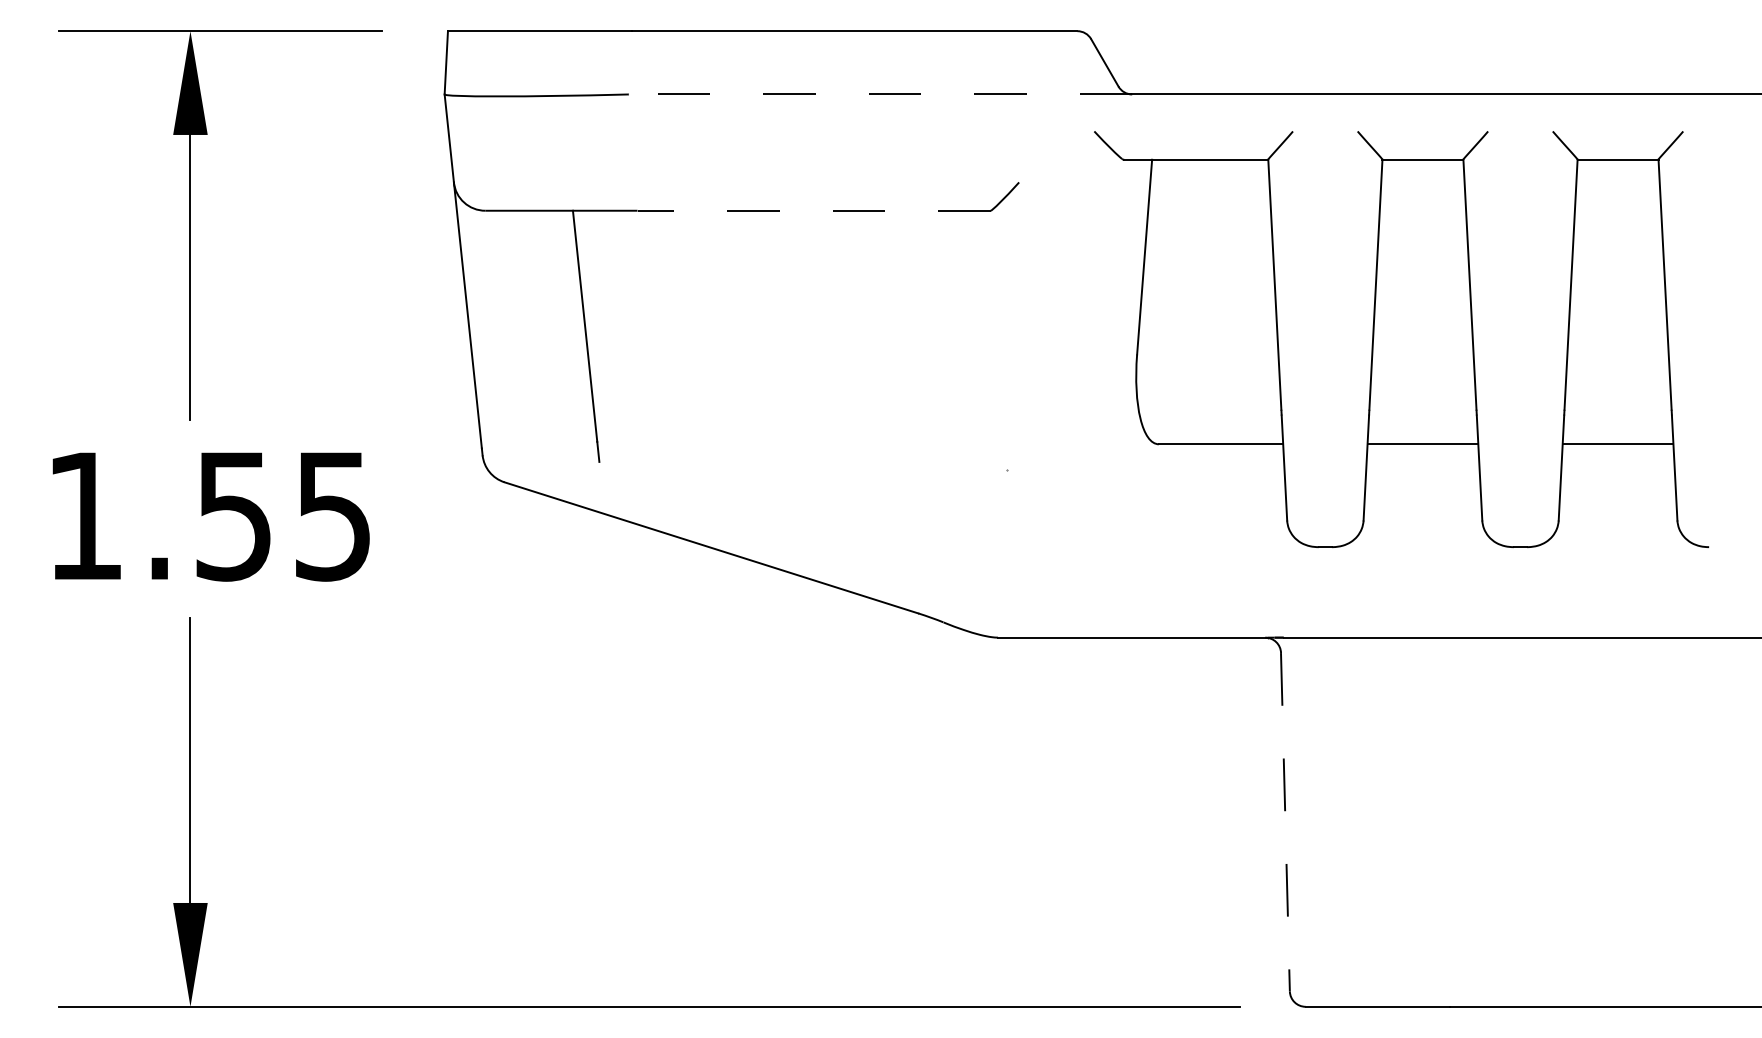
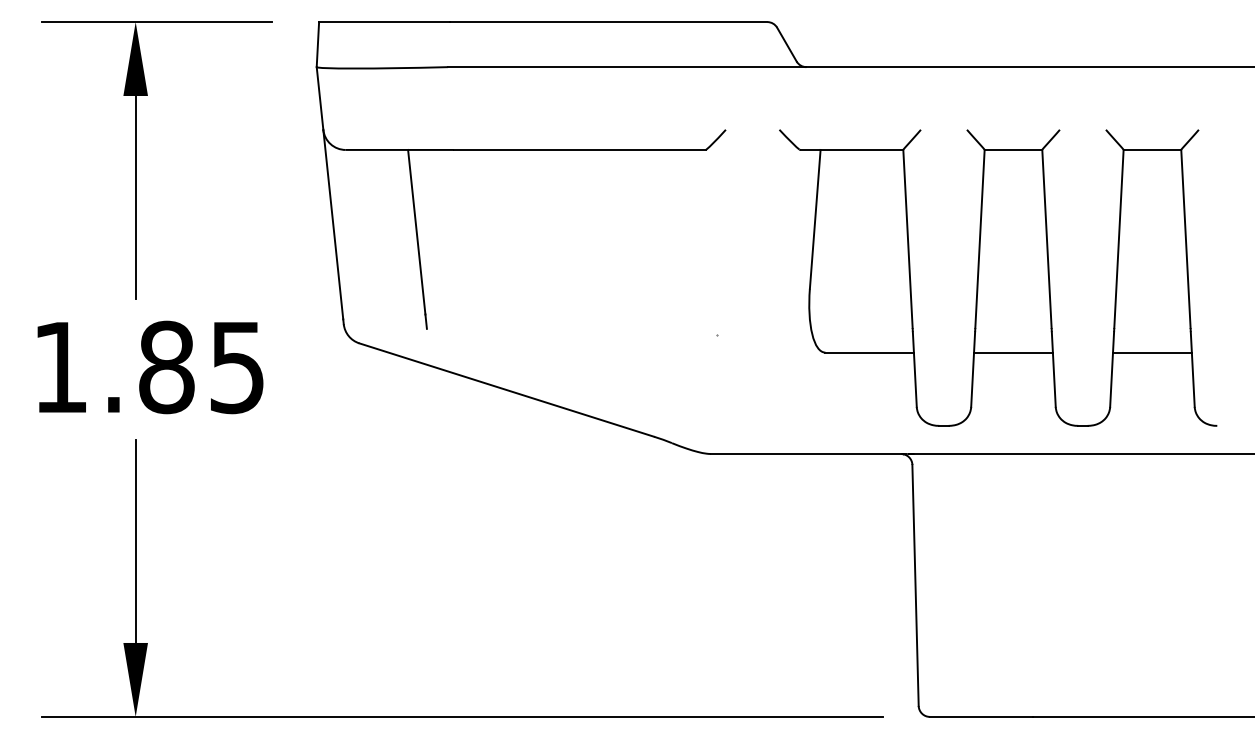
line: (880, 94) -> (627, 67), dashed -> solid
line: (814, 210) -> (580, 149), dashed -> solid
part: (1401, 339) -> (998, 277), moved
text: (234, 515) -> (167, 367), 1.55 -> 1.85
line: (1285, 822) -> (915, 585), dashed -> solid

